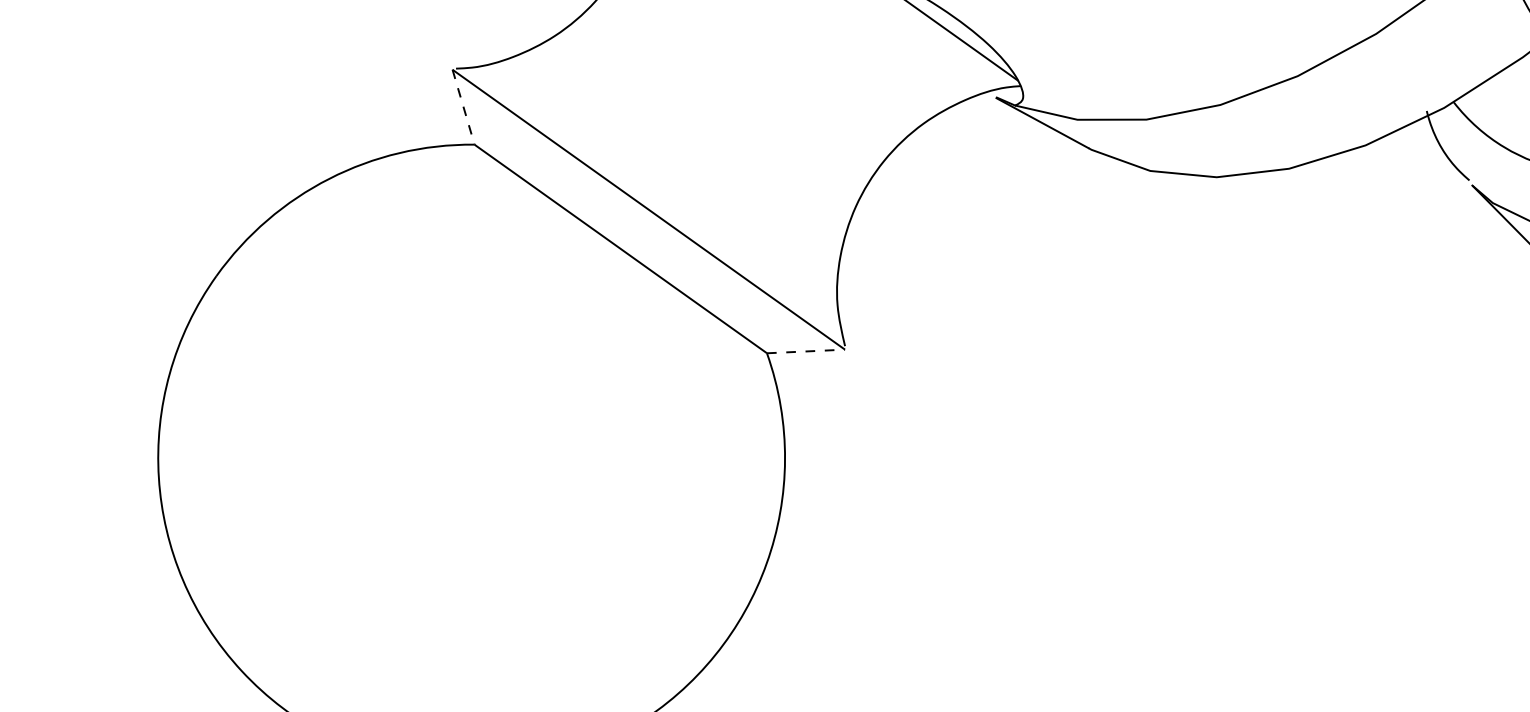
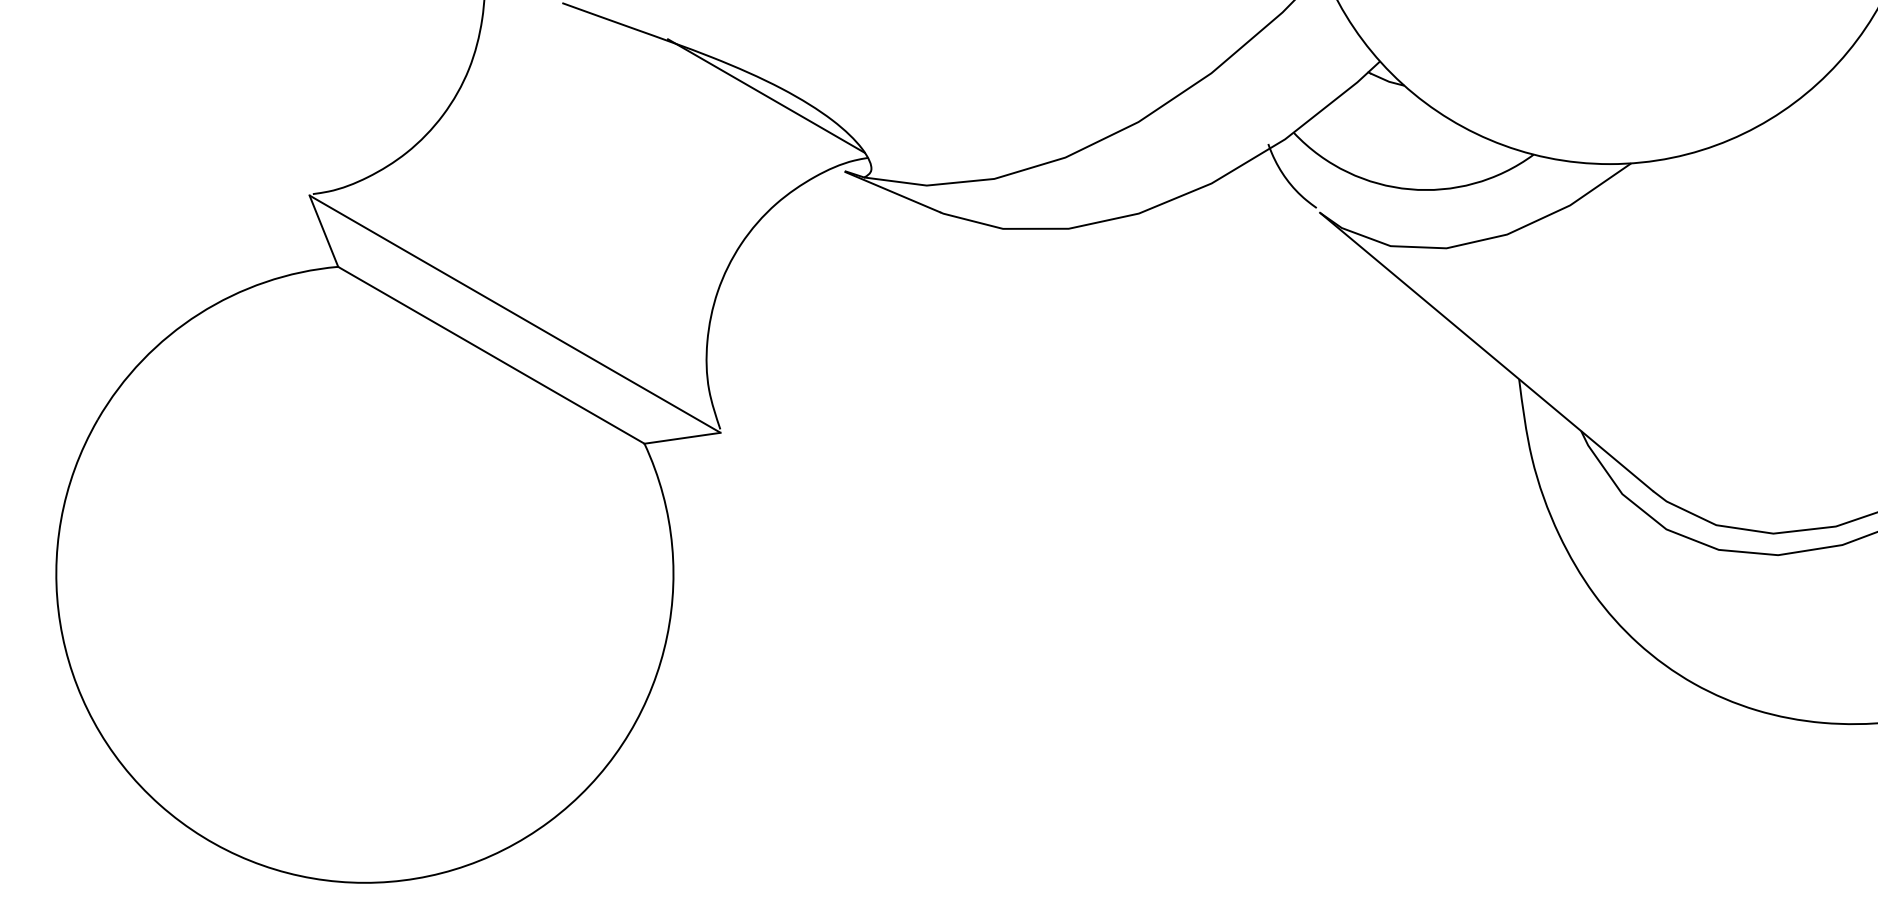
line: (464, 107) -> (324, 231), dashed -> solid
line: (806, 351) -> (683, 438), dashed -> solid

